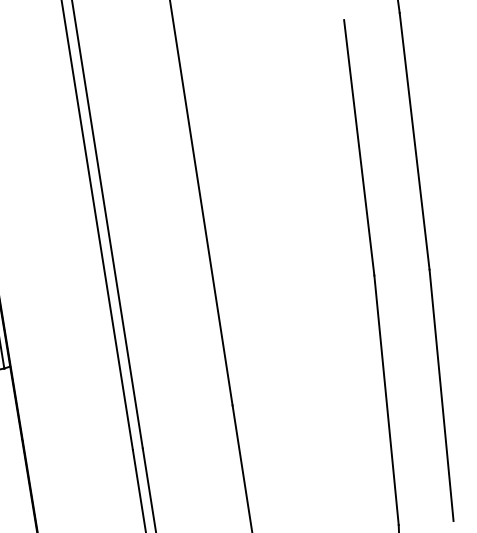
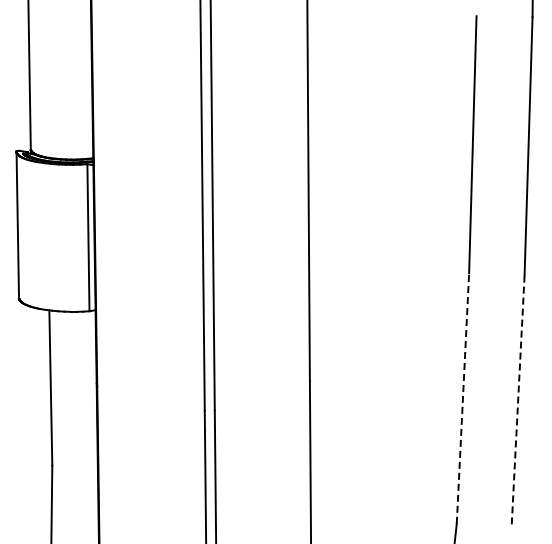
line: (442, 396) -> (518, 402), solid -> dashed
line: (386, 400) -> (462, 398), solid -> dashed

